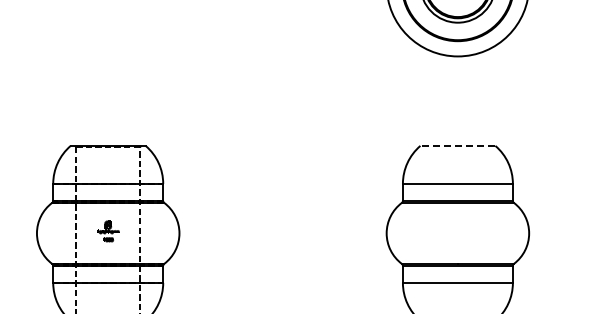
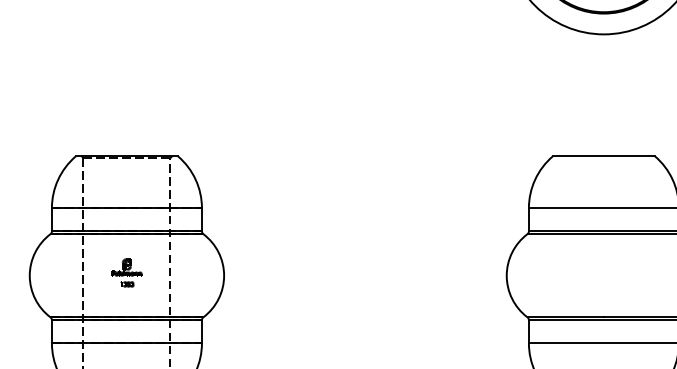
line: (457, 145) -> (603, 155), dashed -> solid

